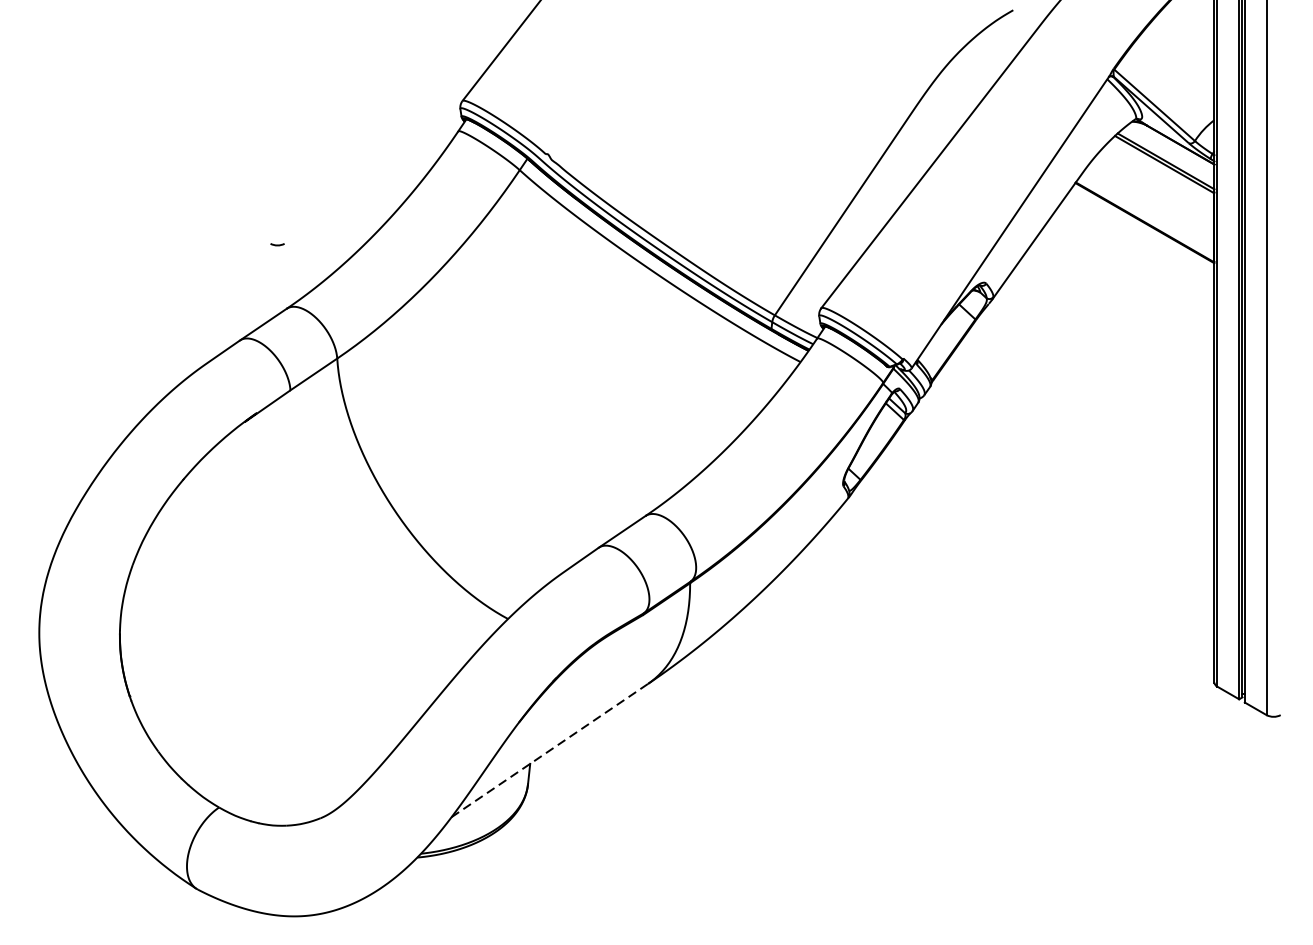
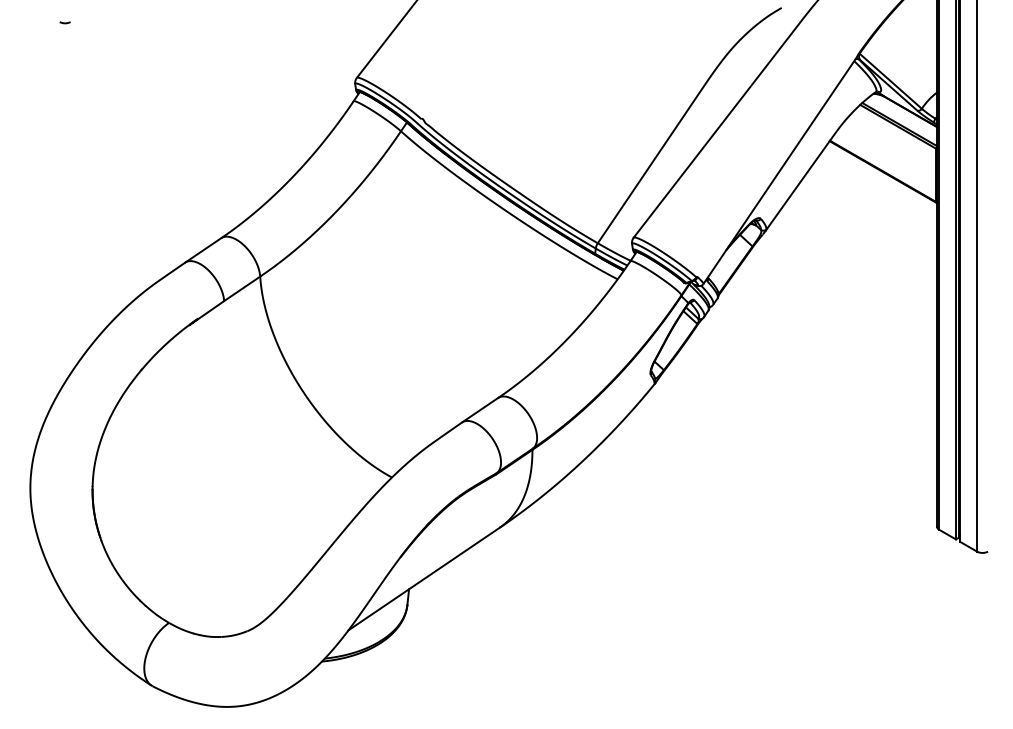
arc: (276, 244) -> (64, 22), moved
line: (550, 751) -> (424, 579), dashed -> solid

